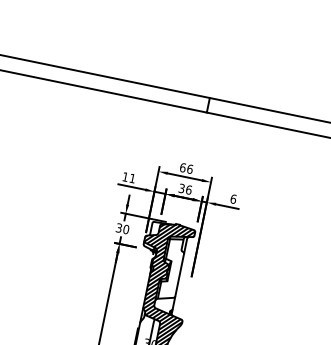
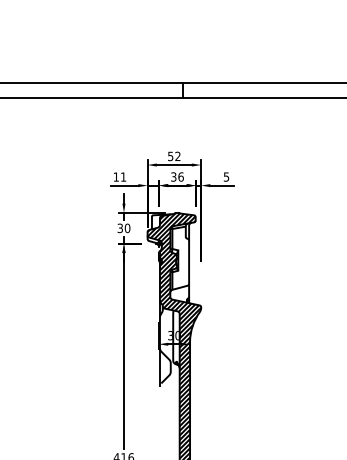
text: (186, 168) -> (174, 156), 66 -> 52
text: (233, 198) -> (226, 176), 6 -> 5

